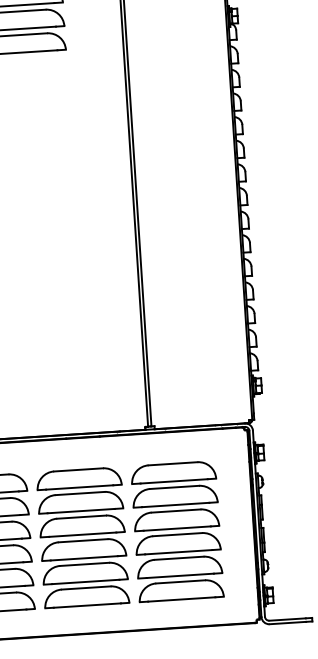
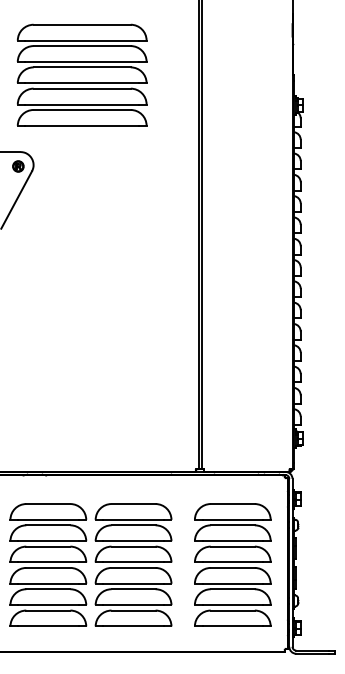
part: (177, 530) -> (232, 564), moved

